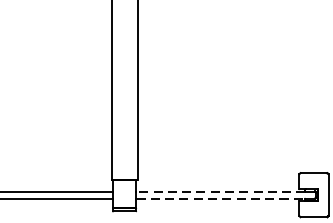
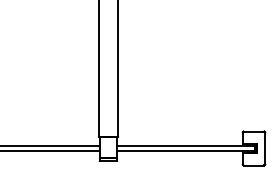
line: (220, 191) -> (182, 145), dashed -> solid
line: (222, 199) -> (183, 151), dashed -> solid

